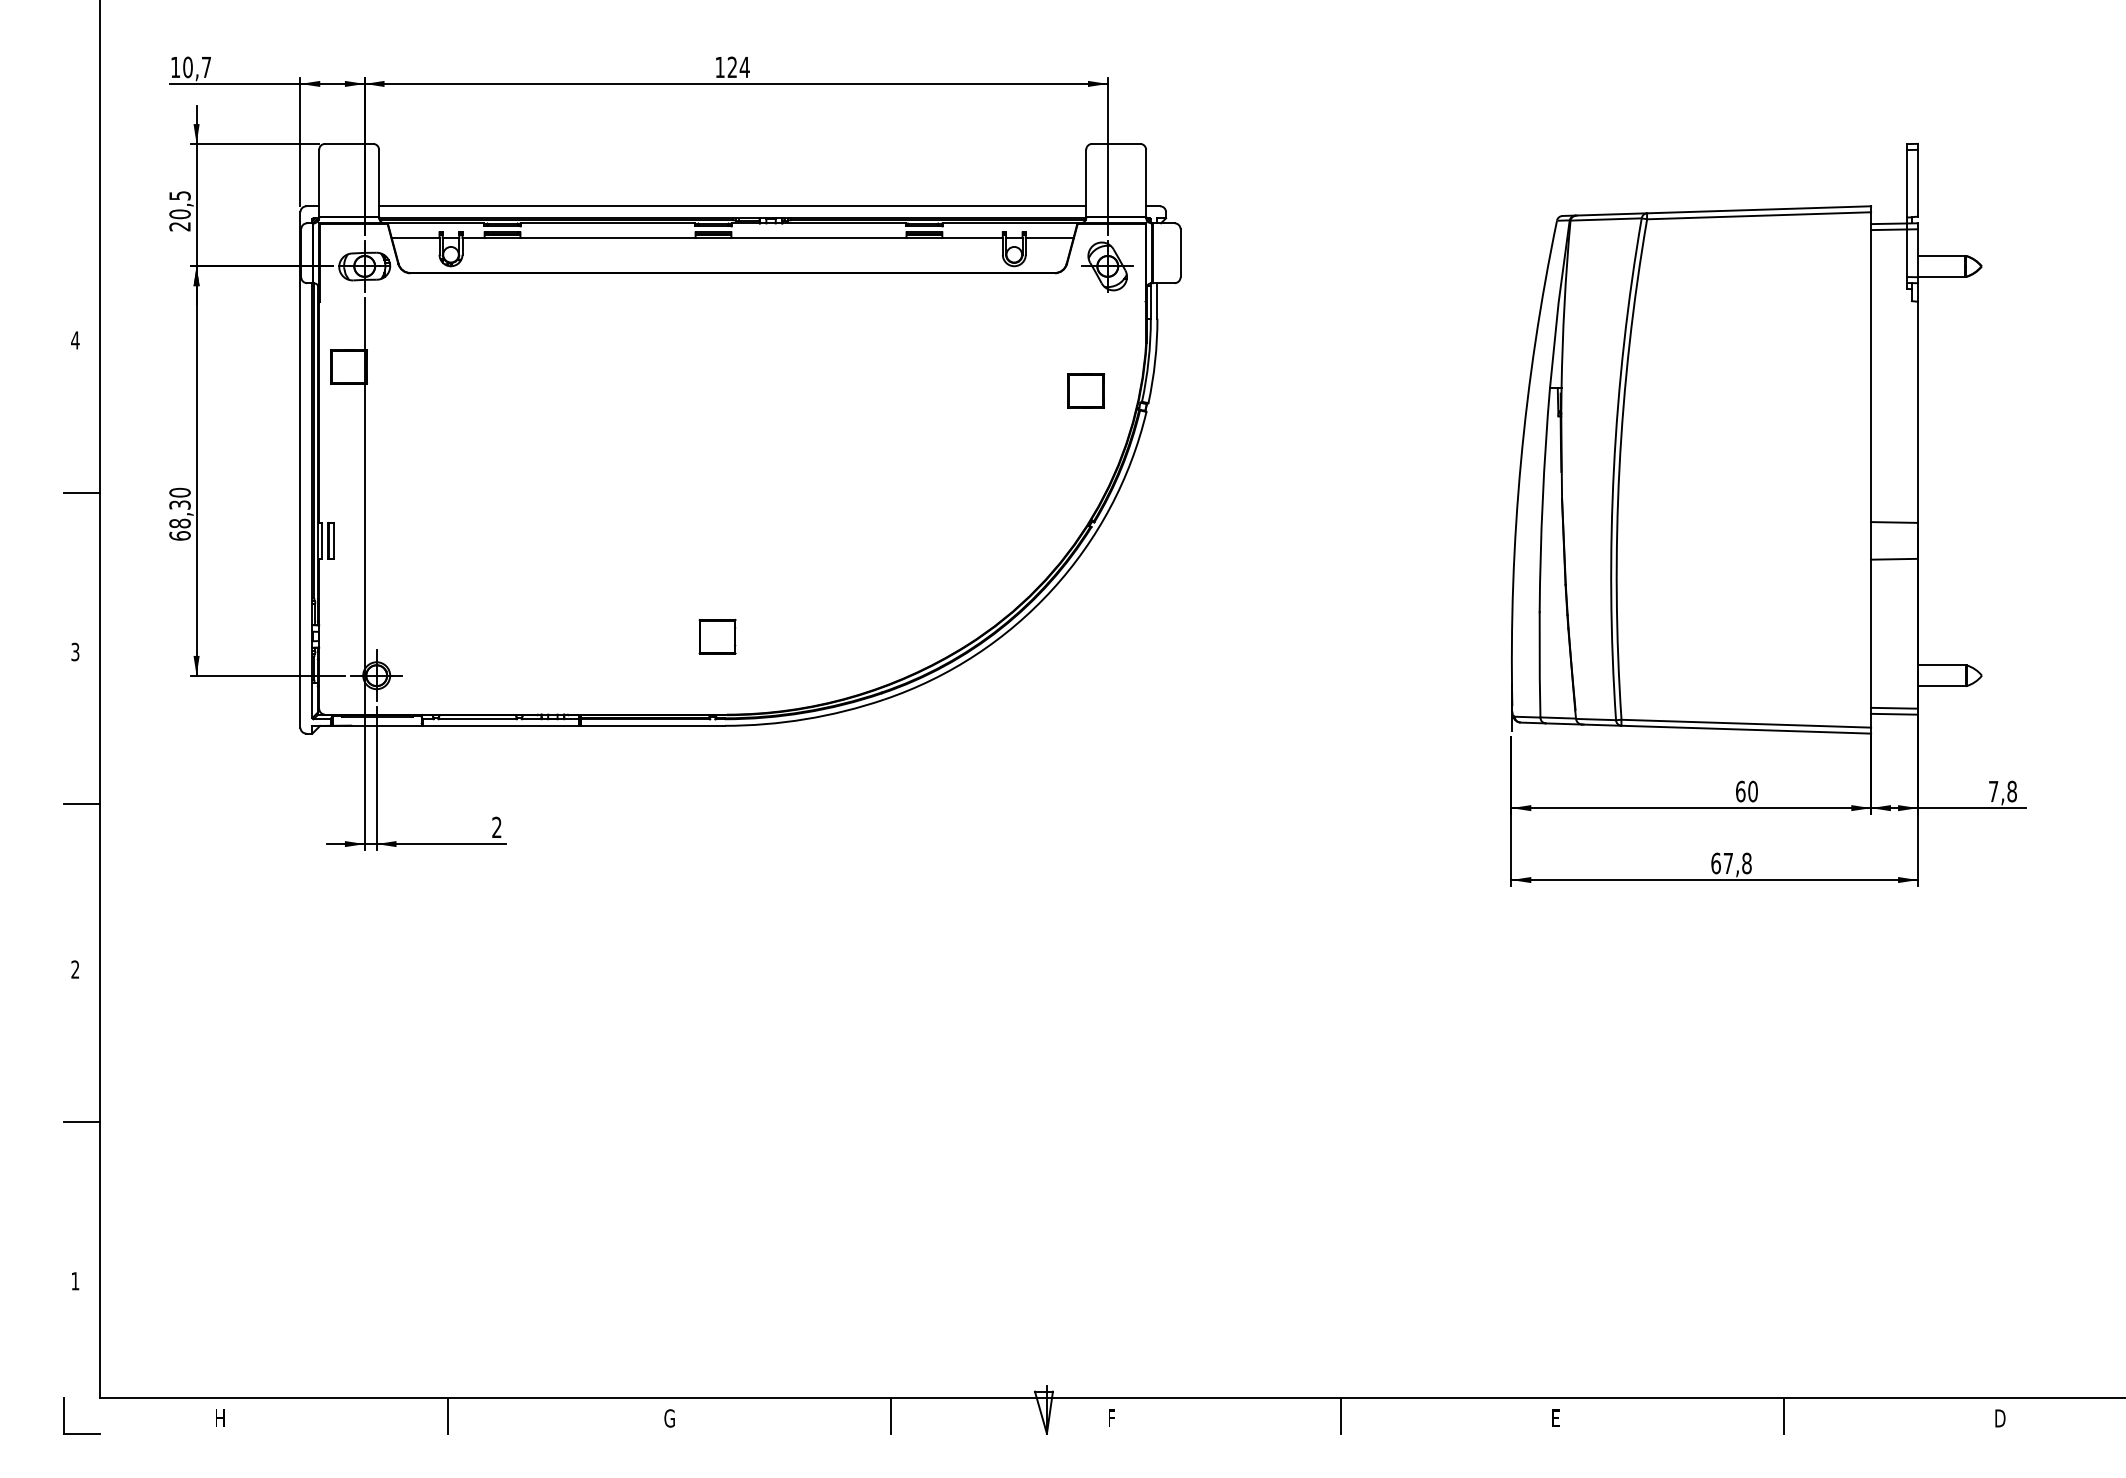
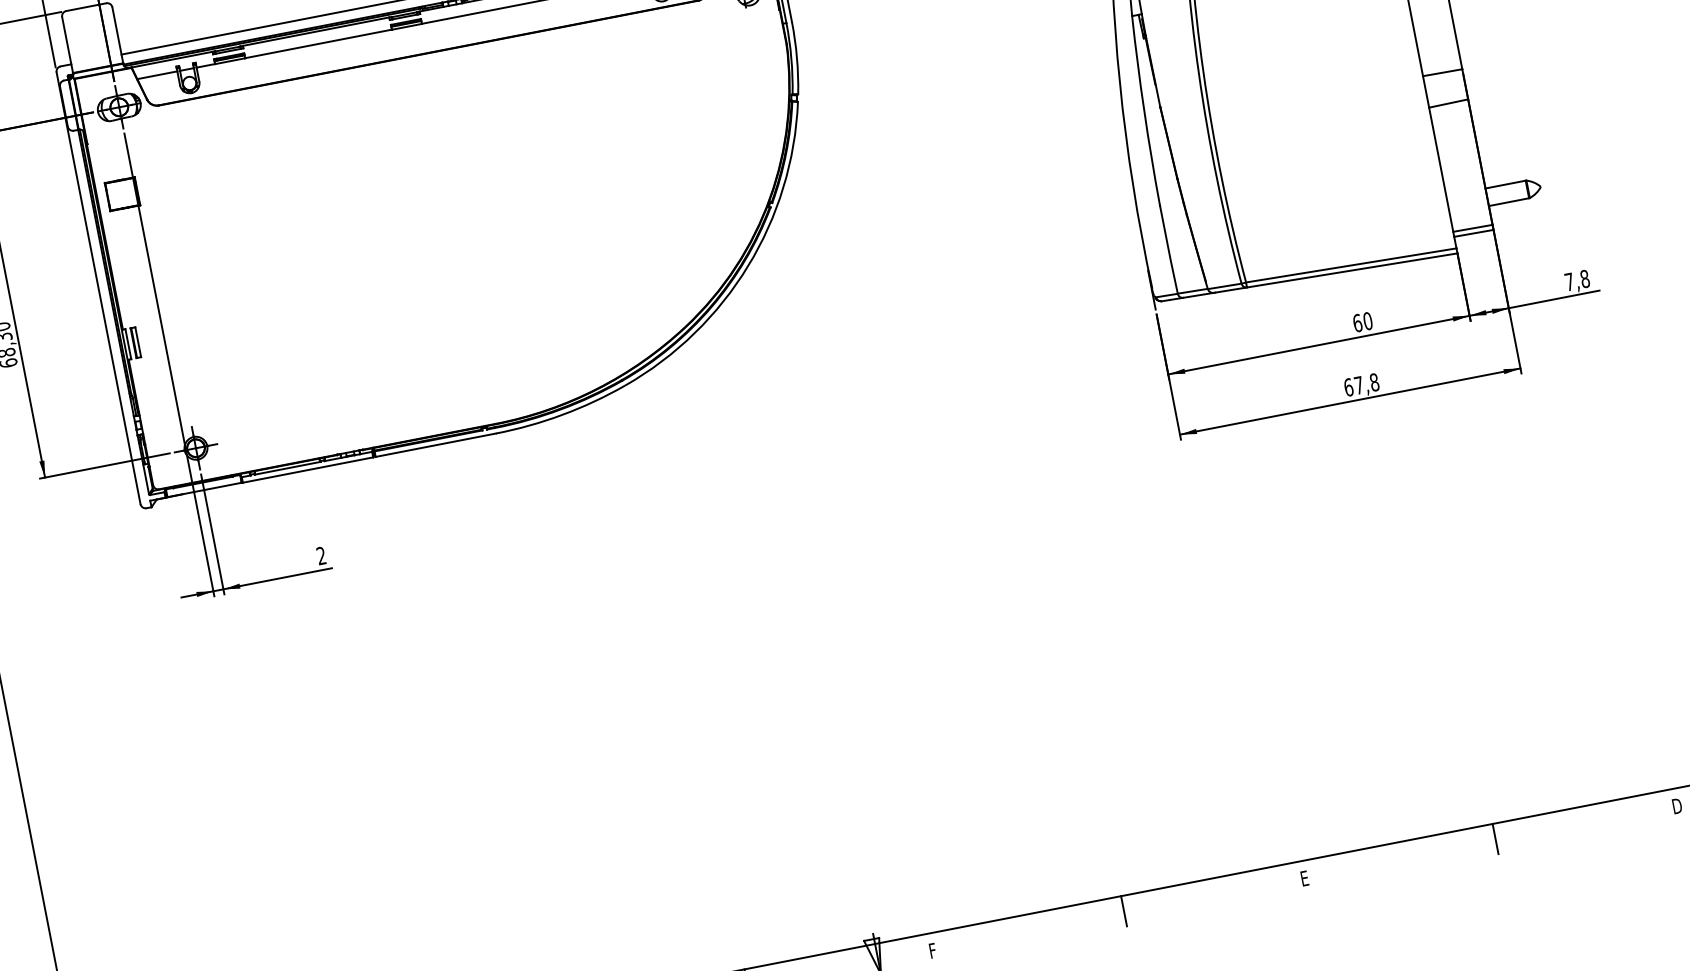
part: (1086, 390) -> (744, 93), removed
part: (717, 636) -> (475, 359), removed
line: (81, 1122) -> (21, 870), removed

